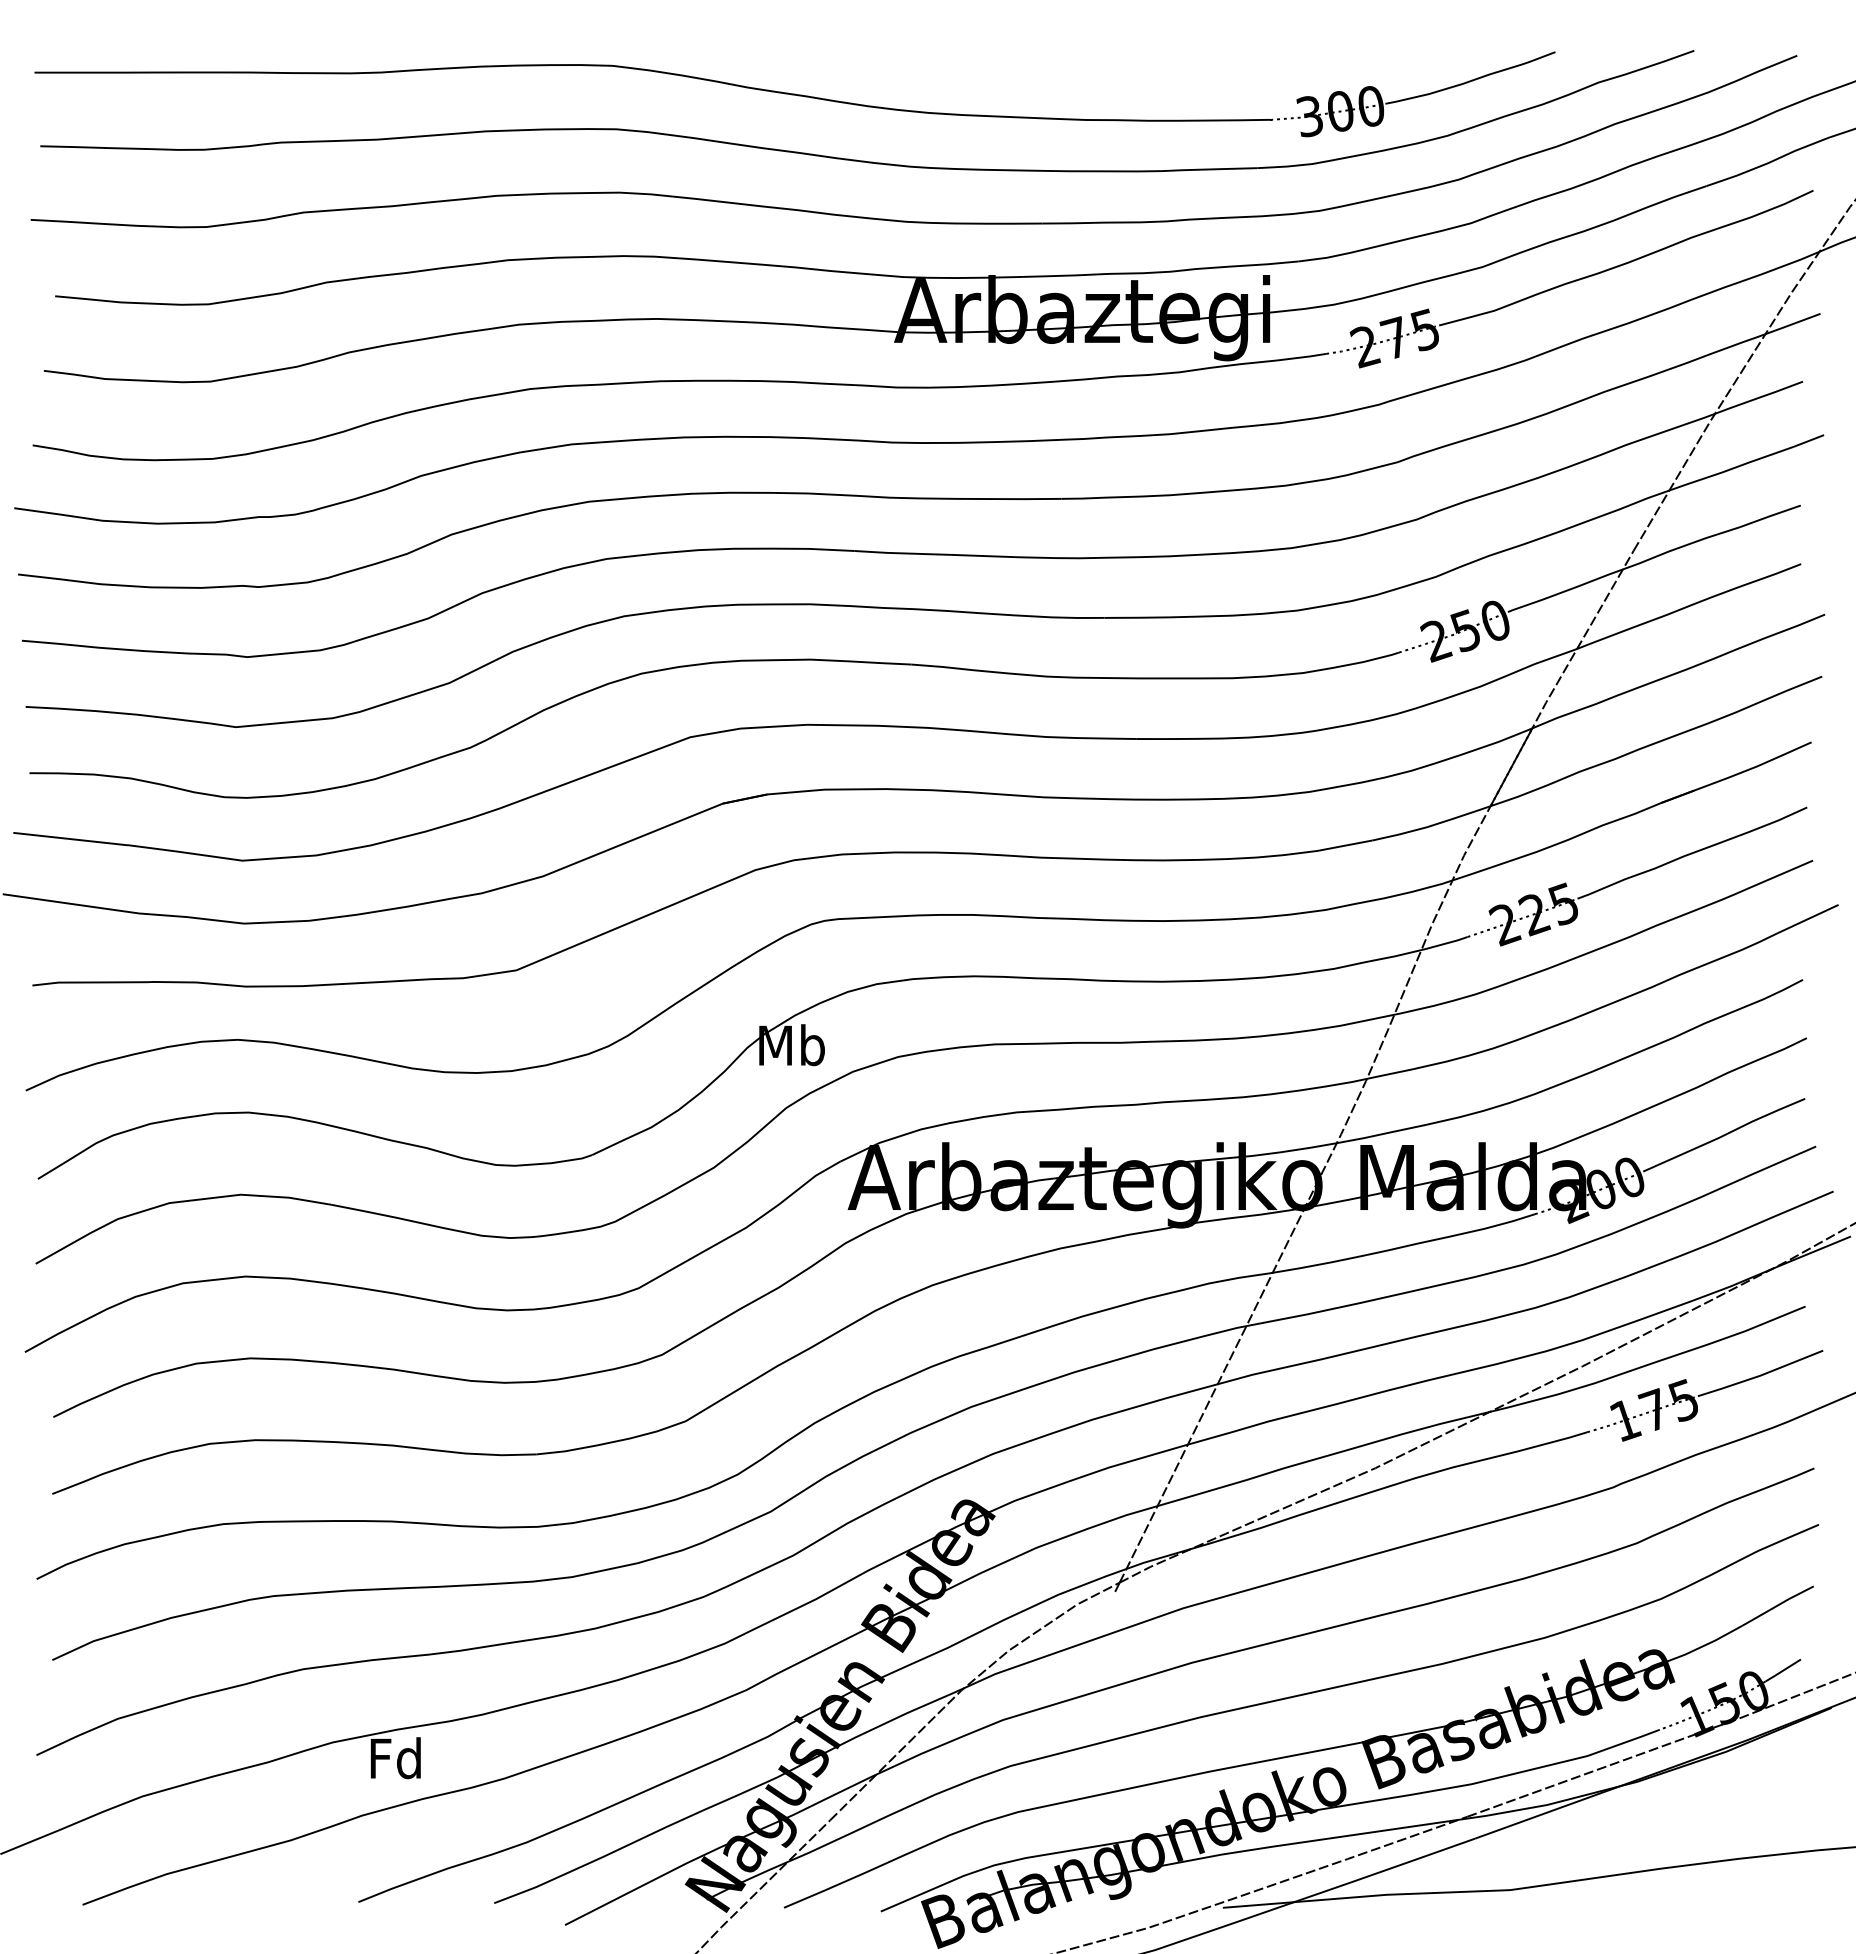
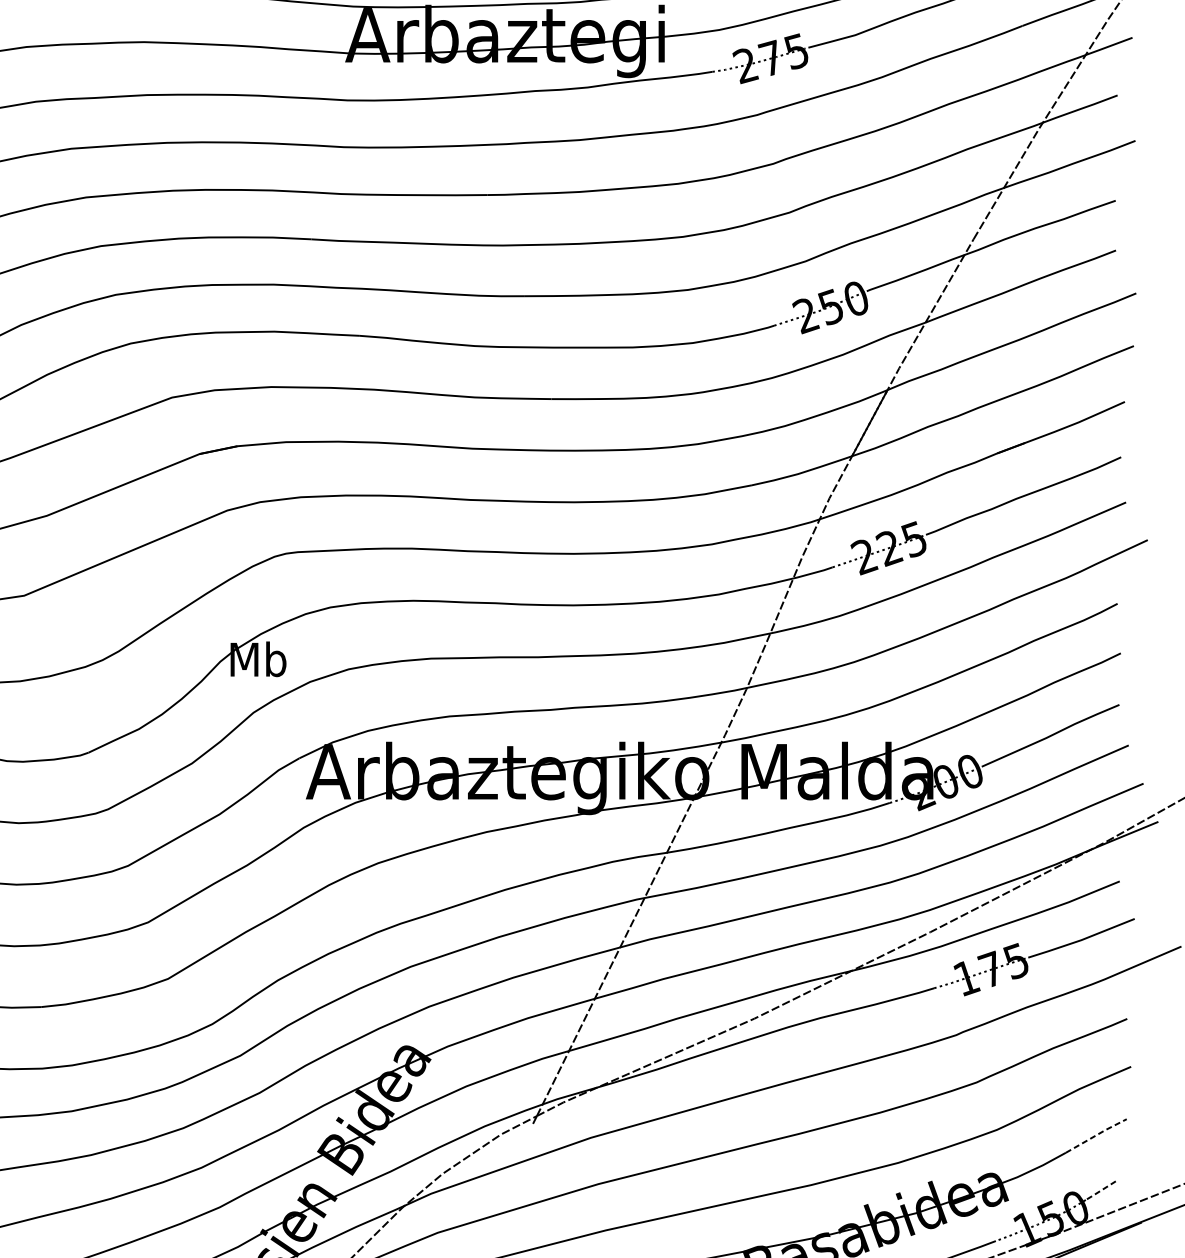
line: (1777, 1605) -> (1095, 1135), solid -> dashed
line: (1782, 1671) -> (1100, 1191), solid -> dashed

